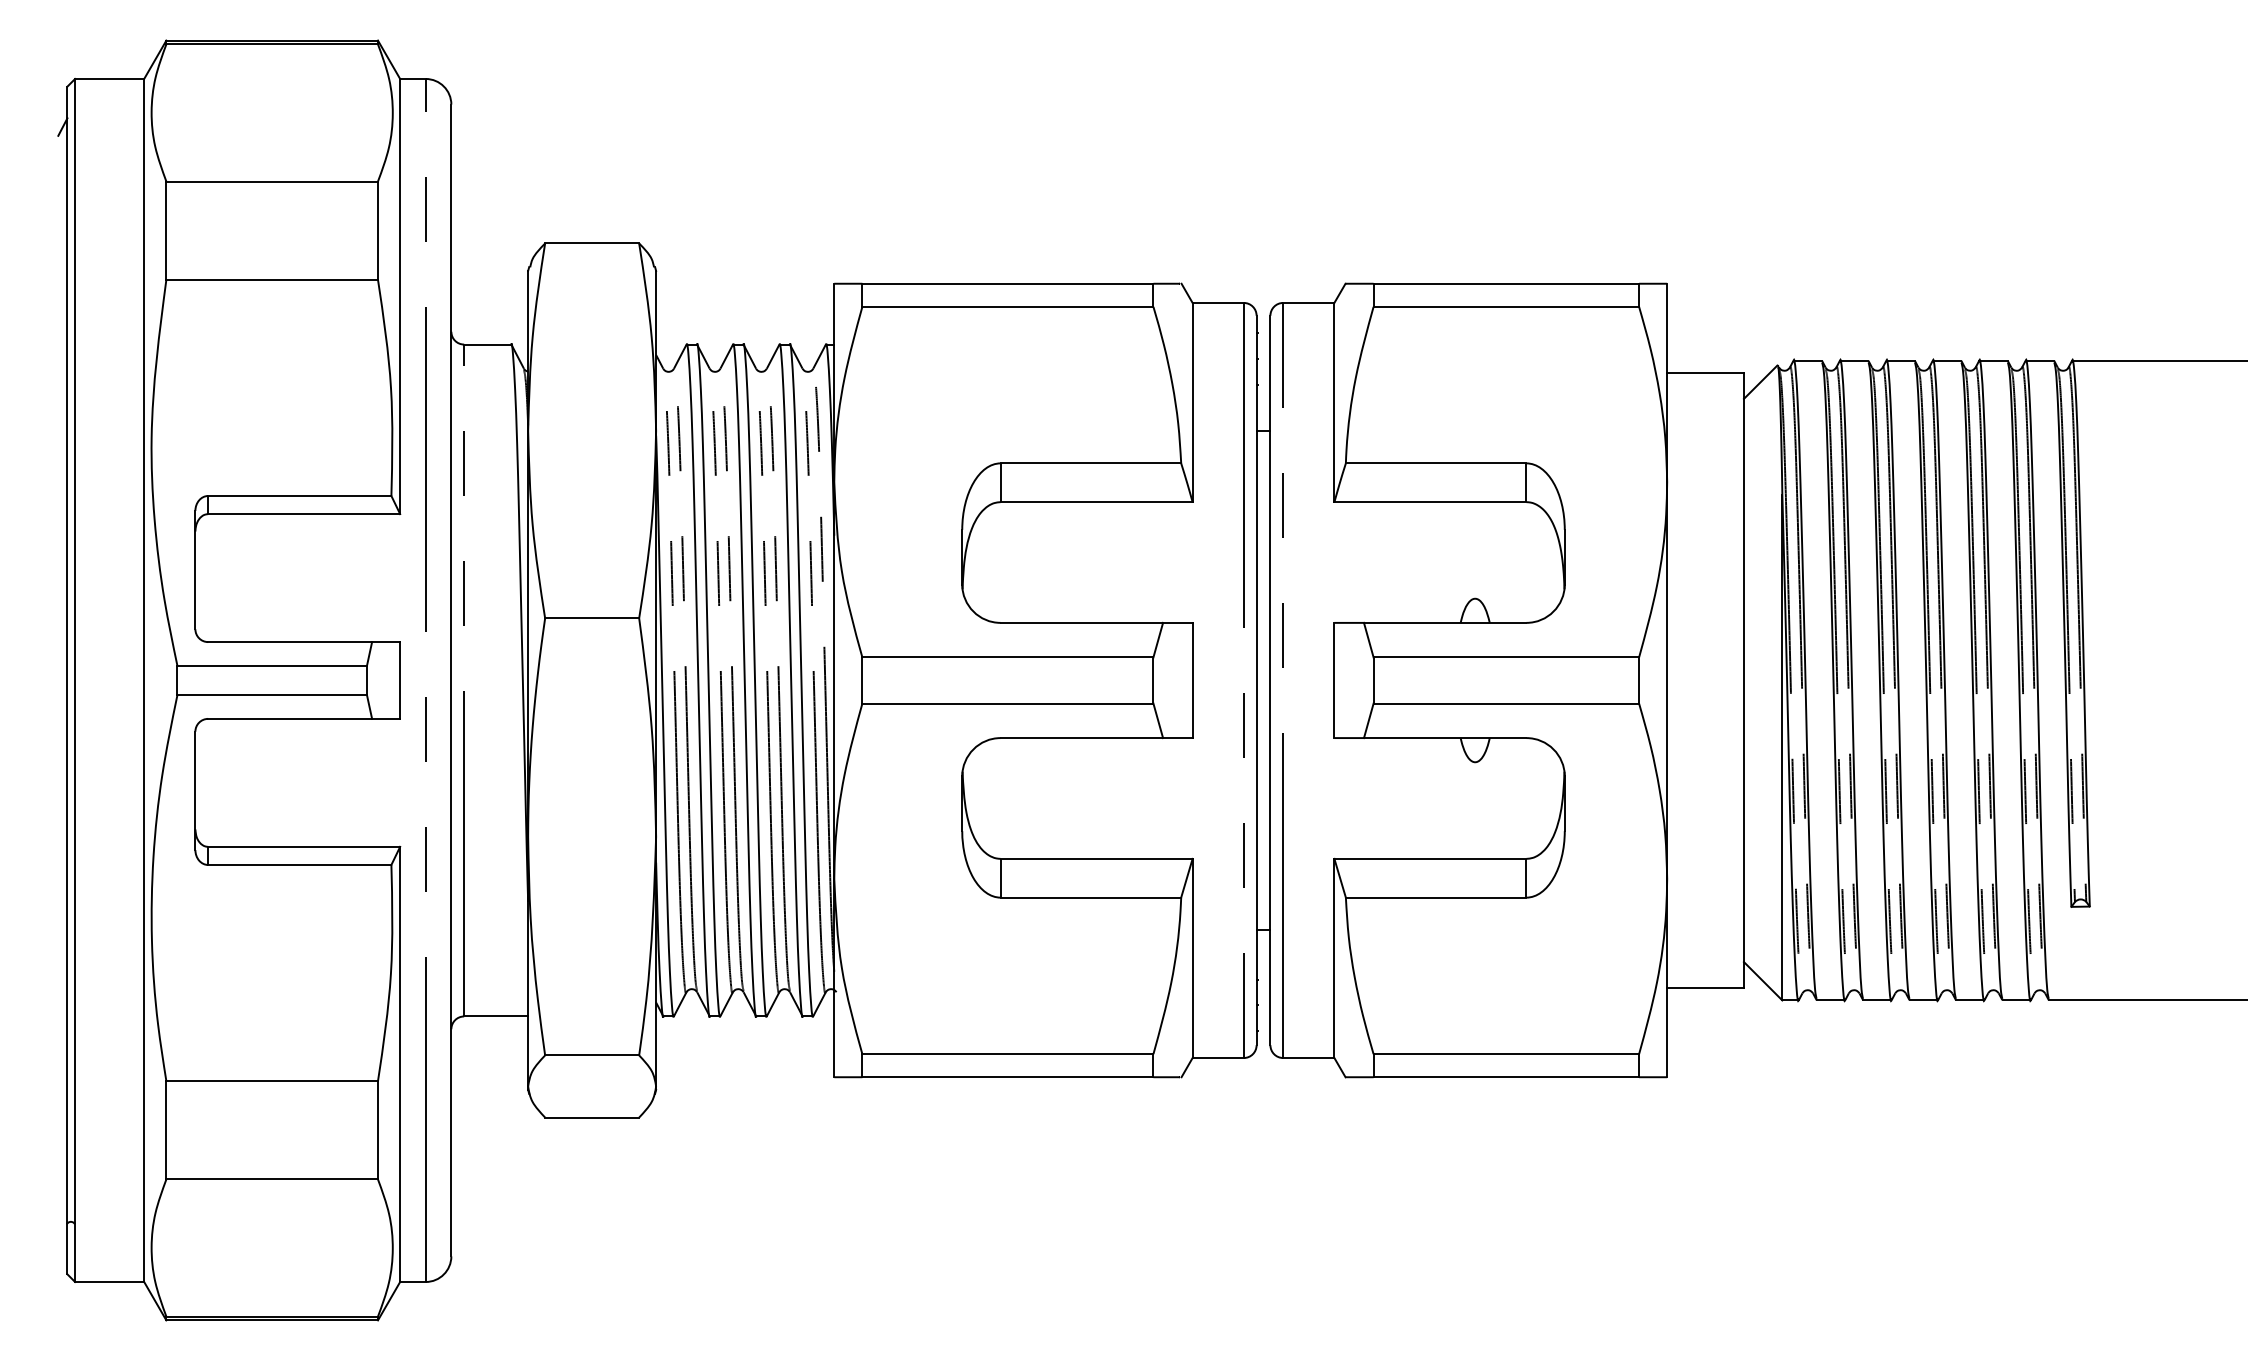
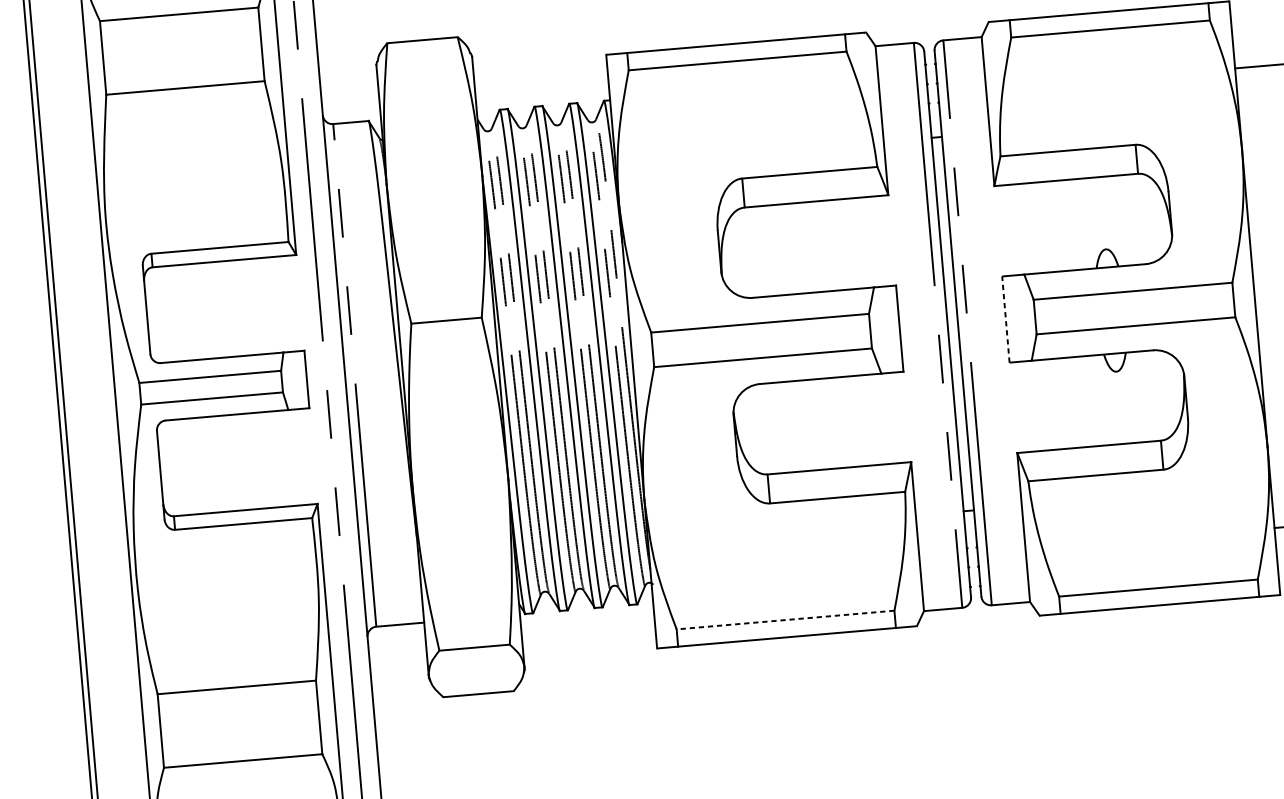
line: (1334, 680) -> (1005, 319), solid -> dashed
line: (1007, 1054) -> (785, 620), solid -> dashed

